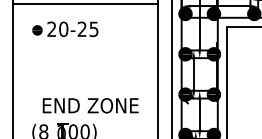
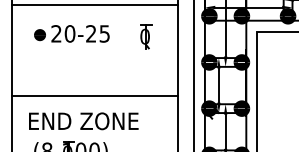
part: (130, 31) -> (146, 36), added
line: (85, 83) -> (94, 95), added
text: (90, 105) -> (83, 121), moved

